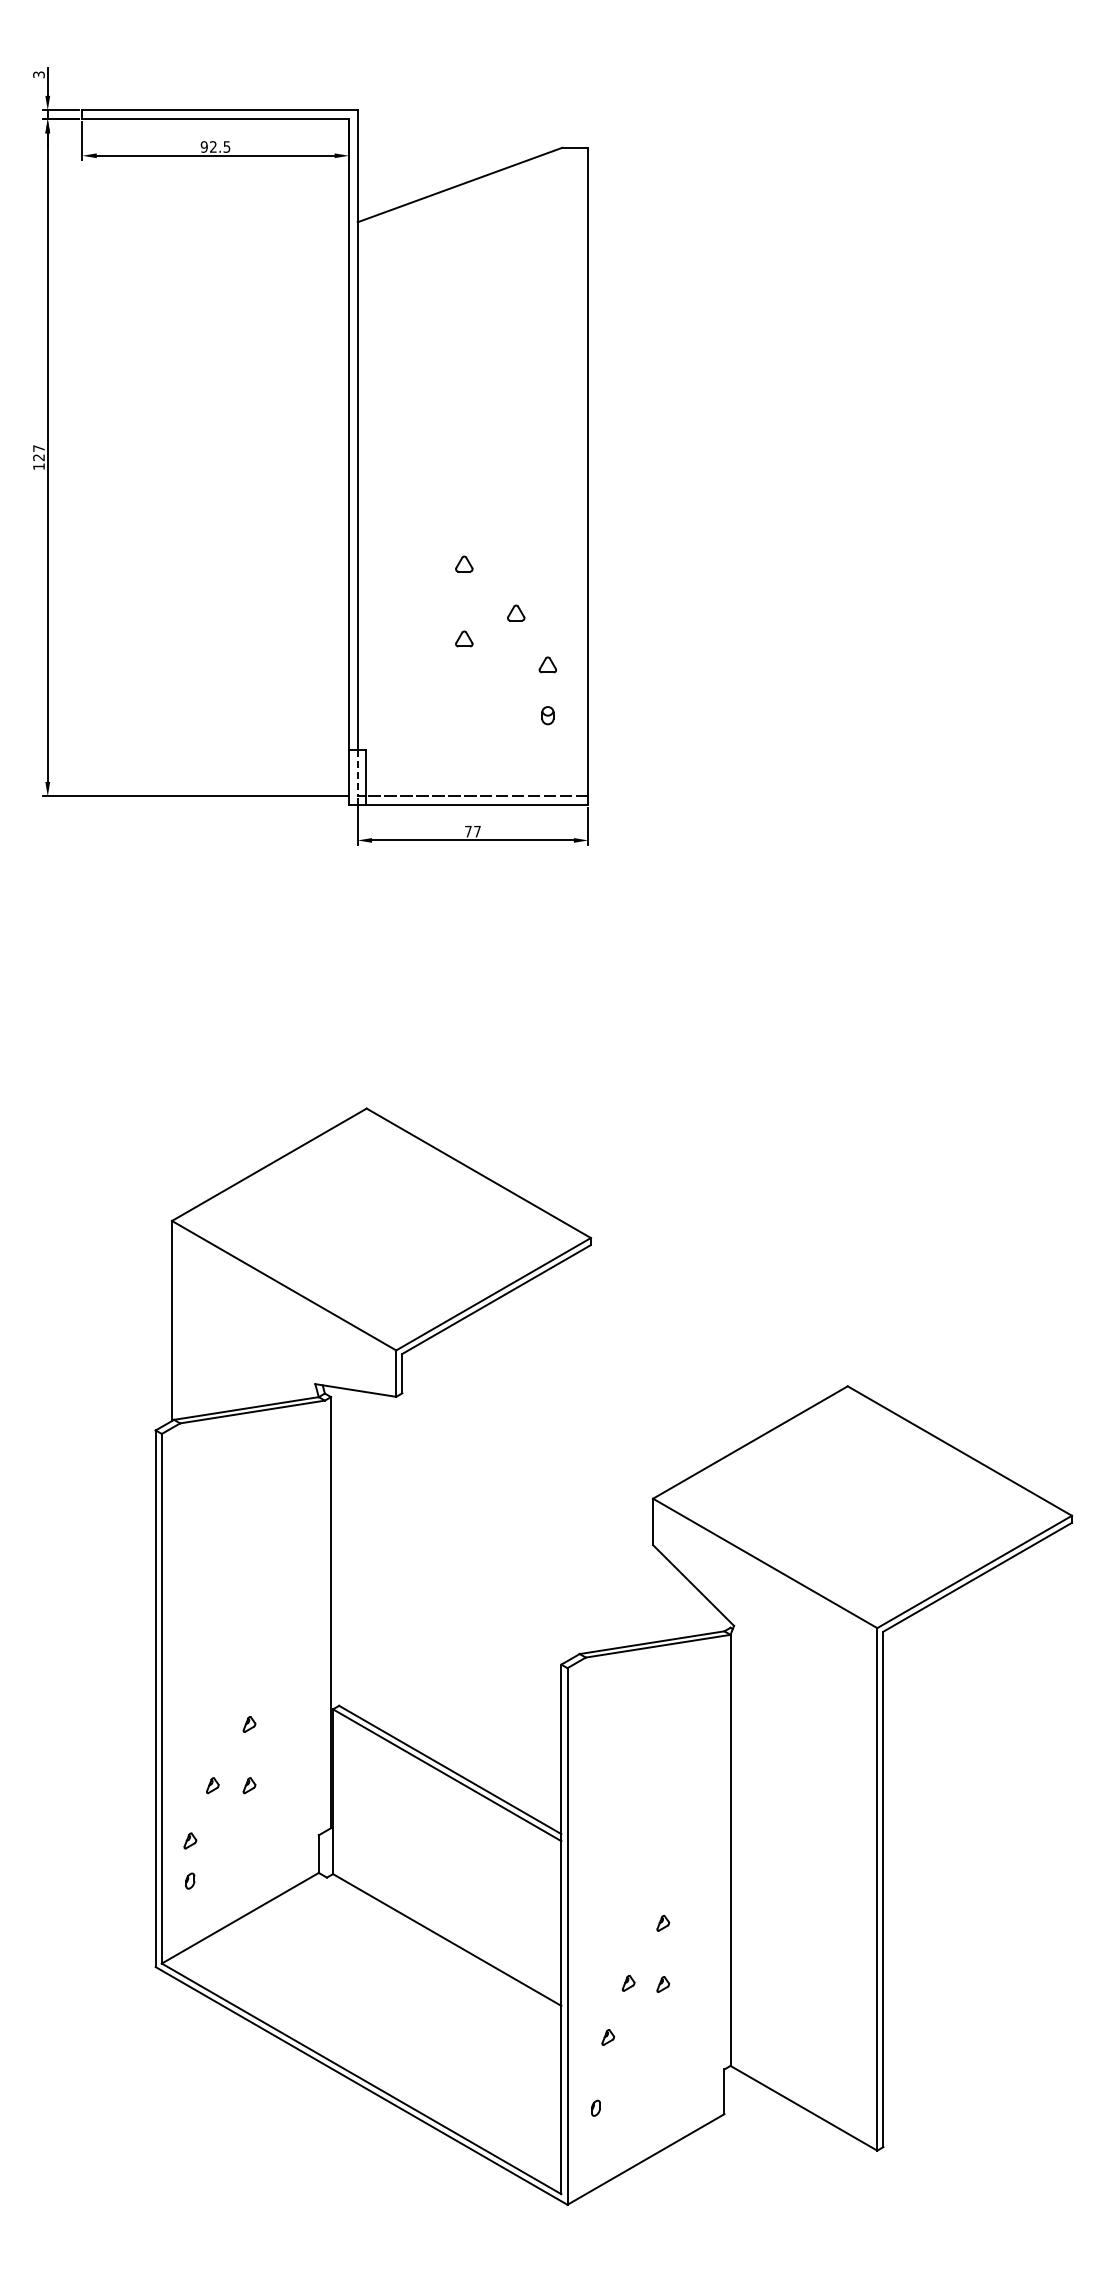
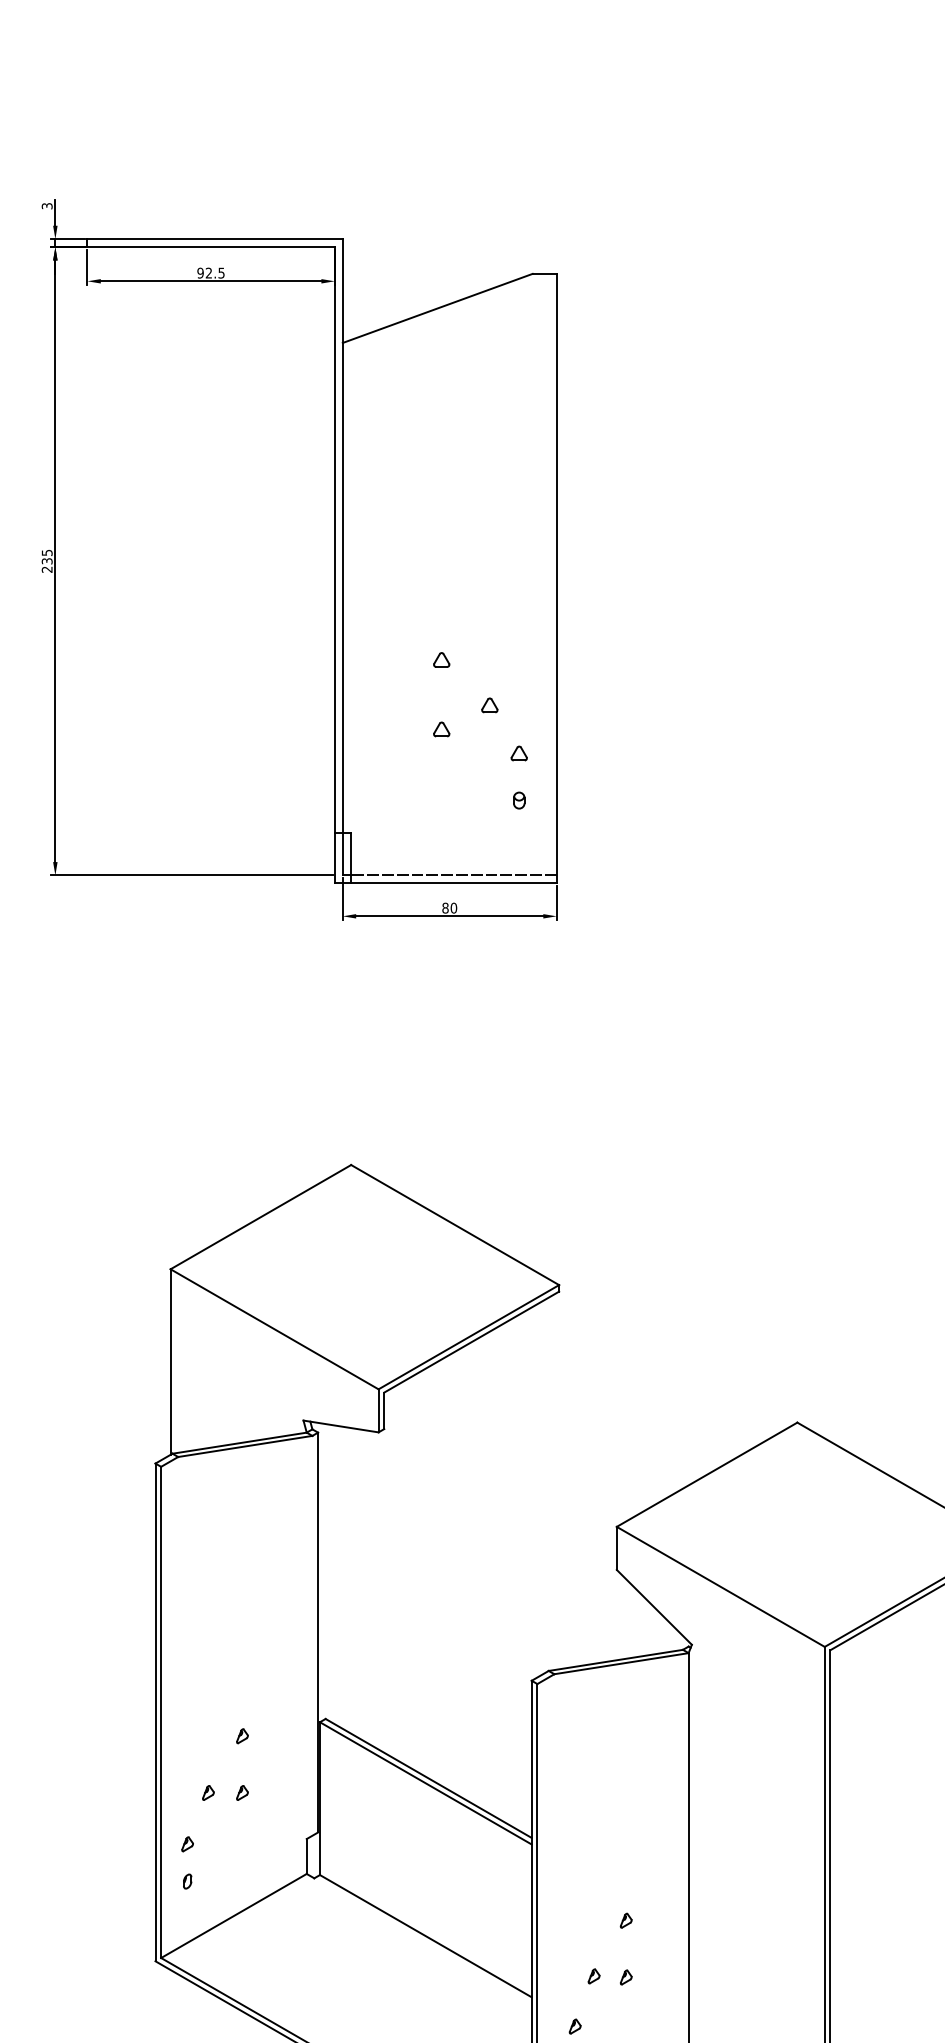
text: (38, 457) -> (46, 561), 127 -> 235
line: (357, 773) -> (342, 854), dashed -> solid
text: (472, 831) -> (449, 908), 77 -> 80

